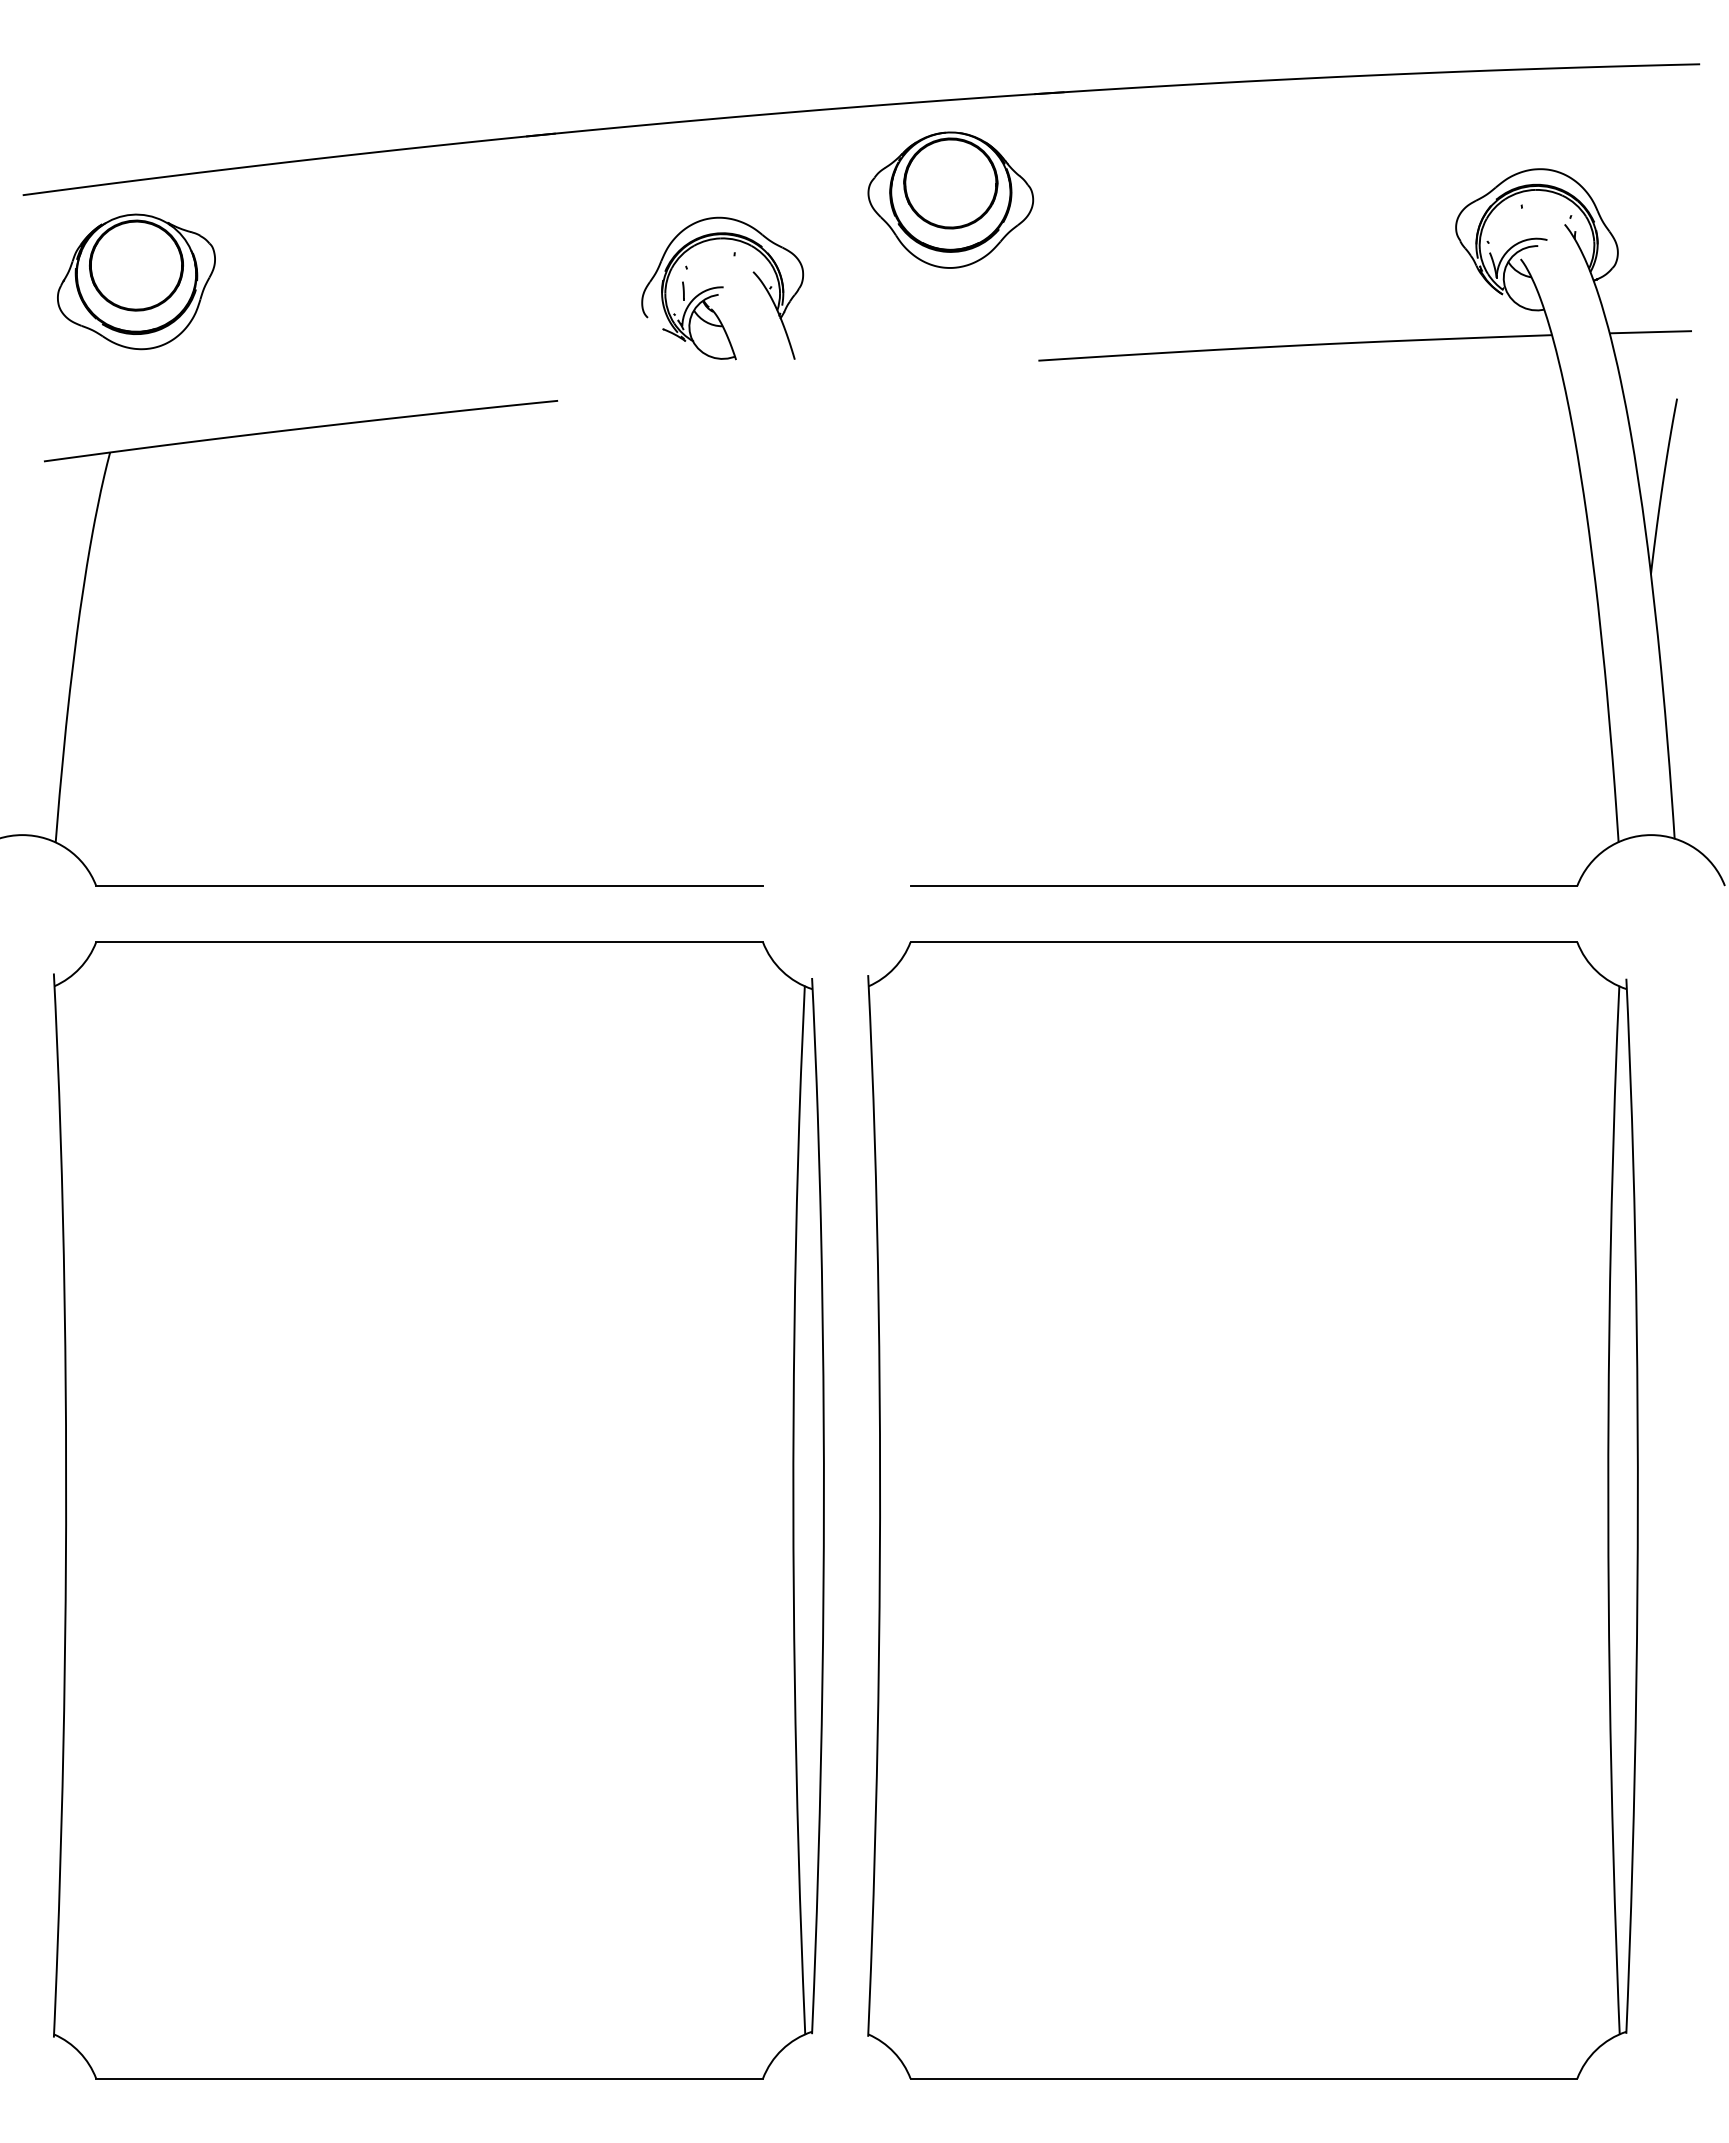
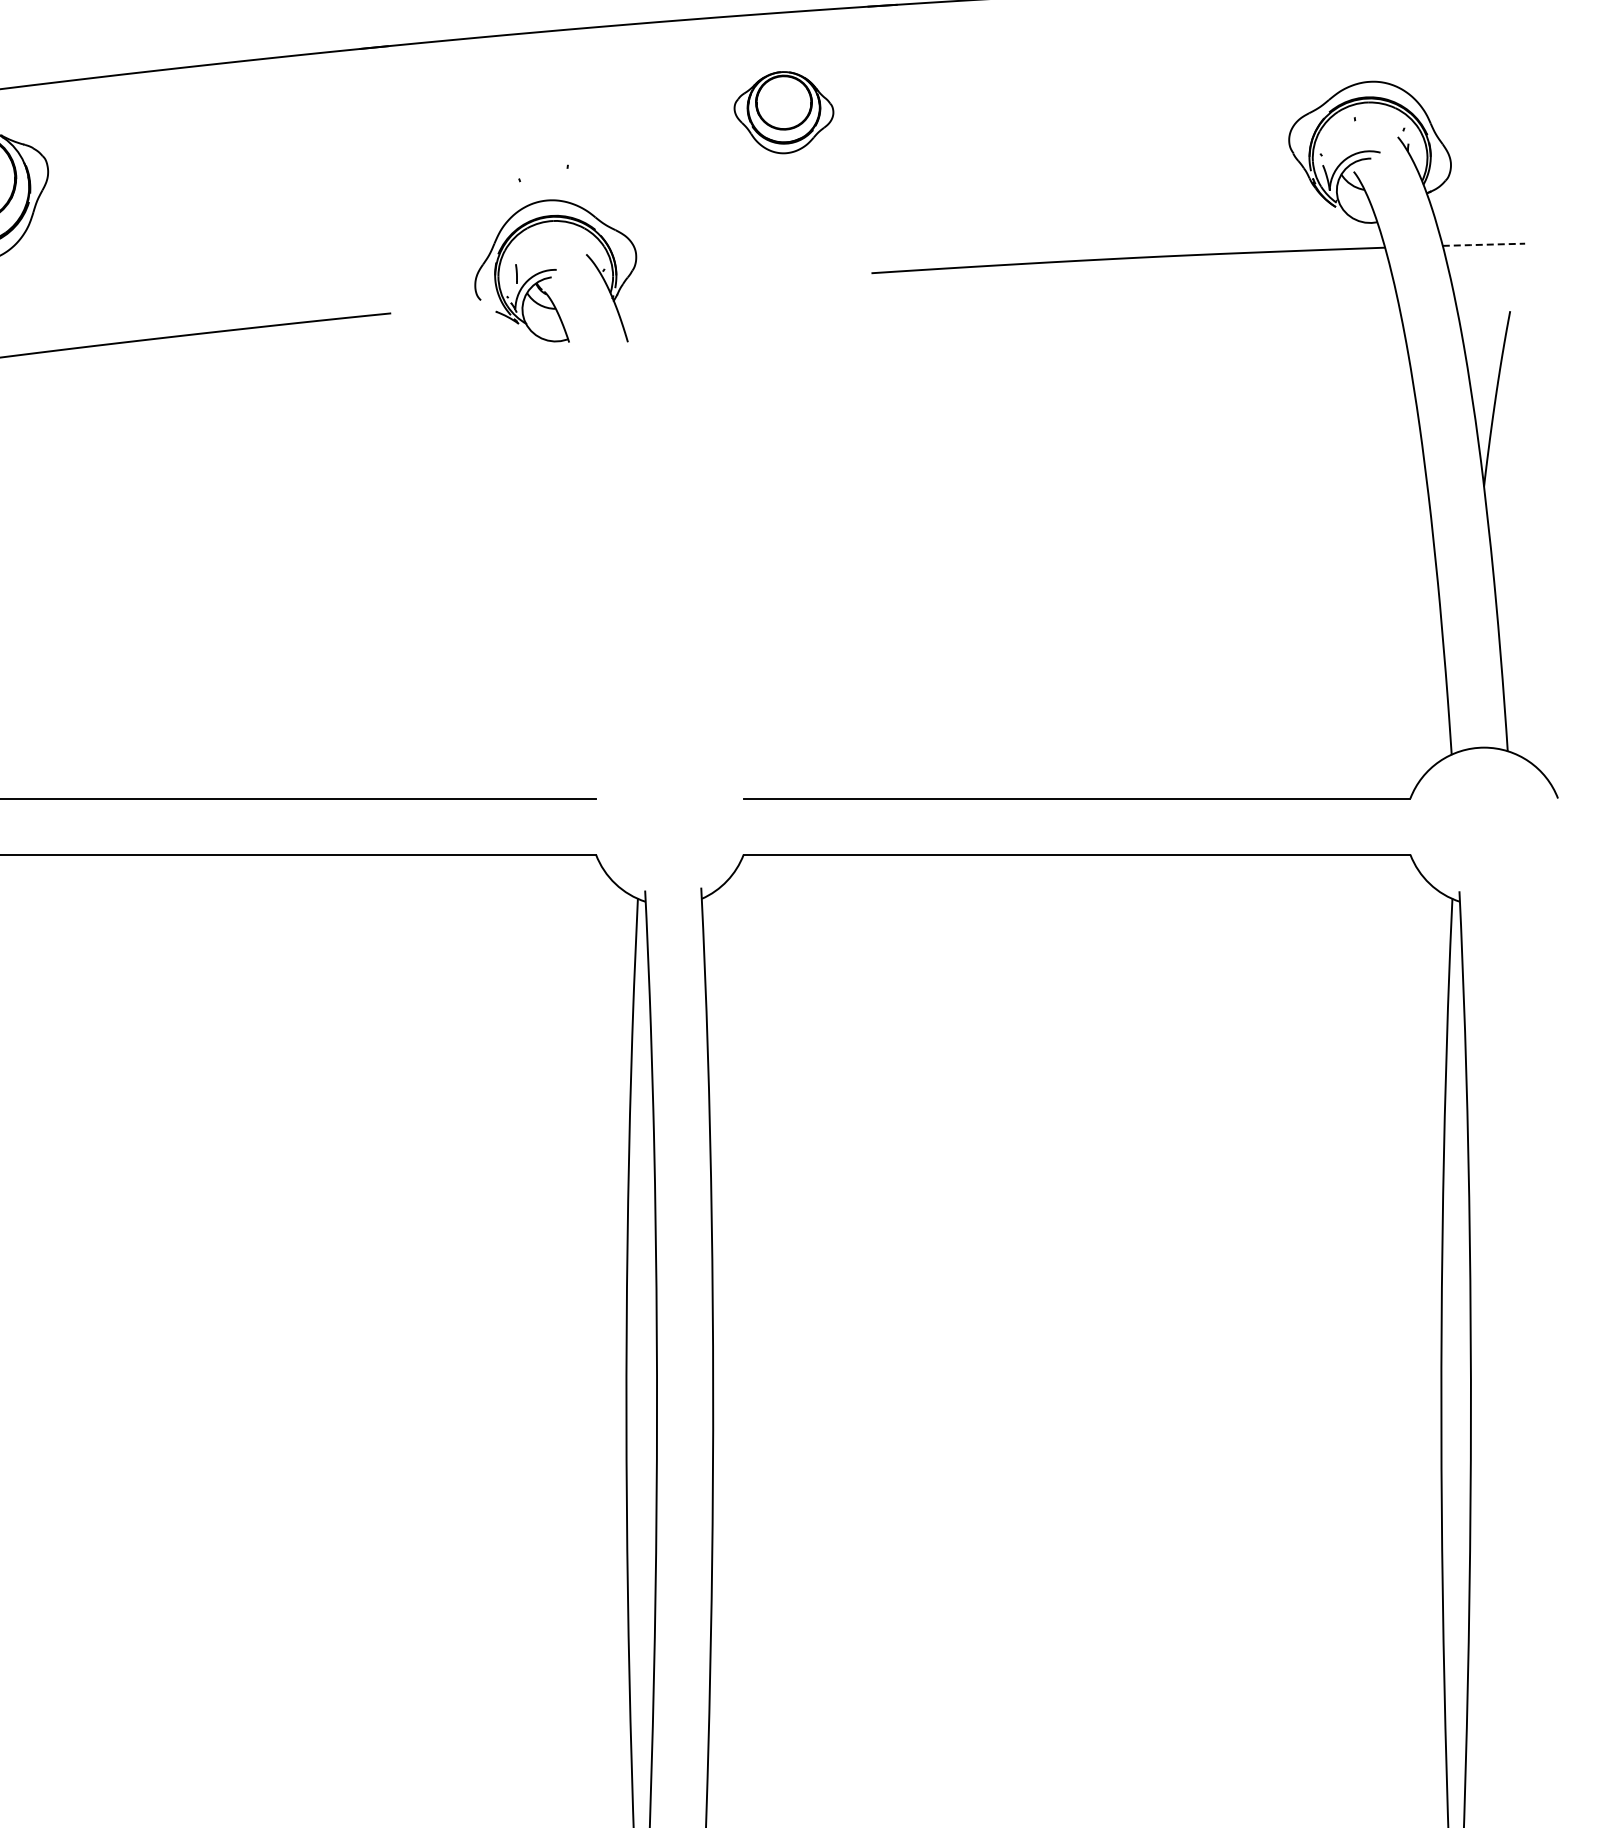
part: (950, 199) -> (783, 112), size x0.6
part: (722, 288) -> (555, 271), moved
line: (1650, 332) -> (1483, 245), solid -> dashed

